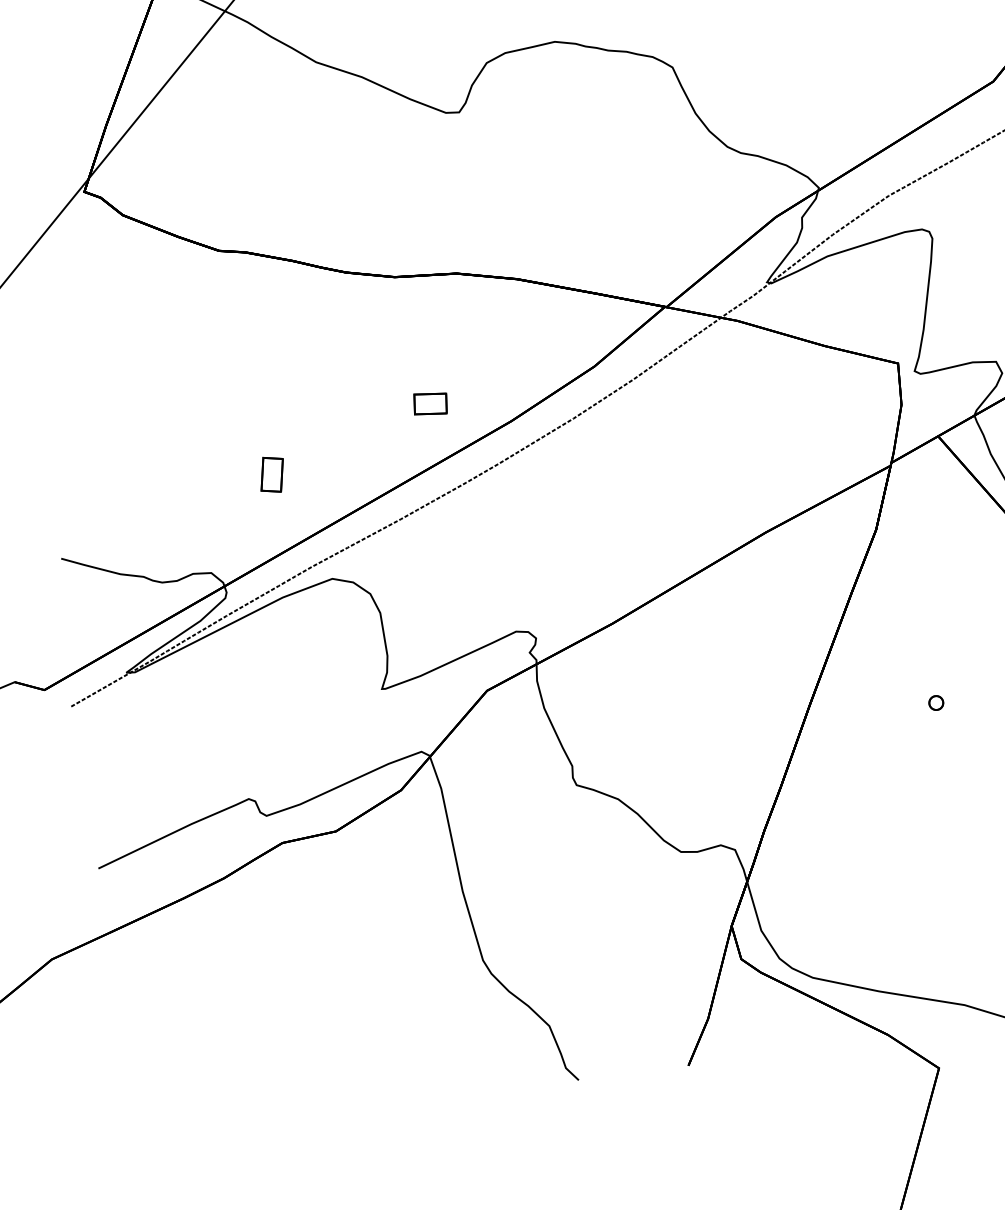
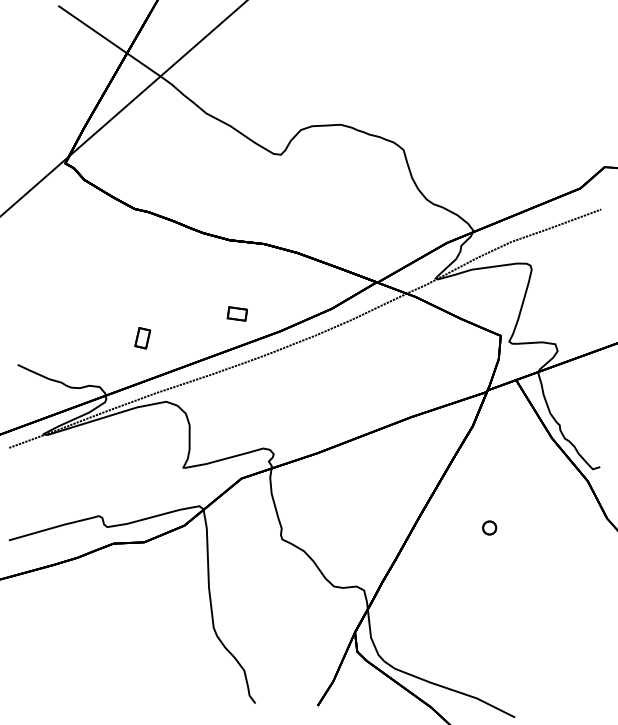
part: (935, 702) -> (489, 527), size x1.67

